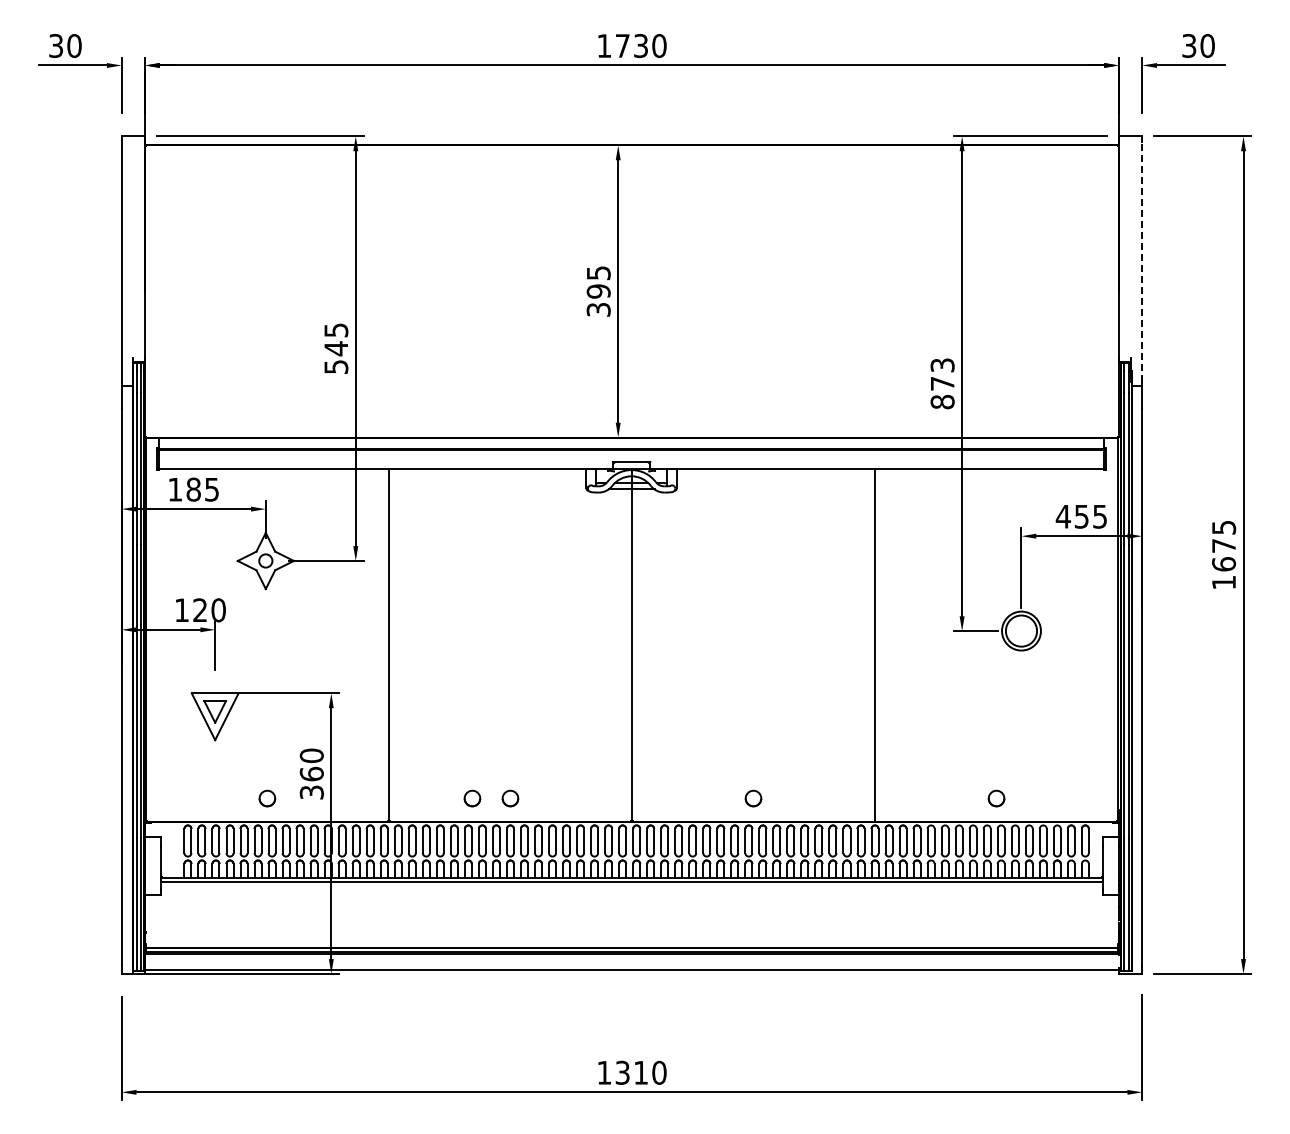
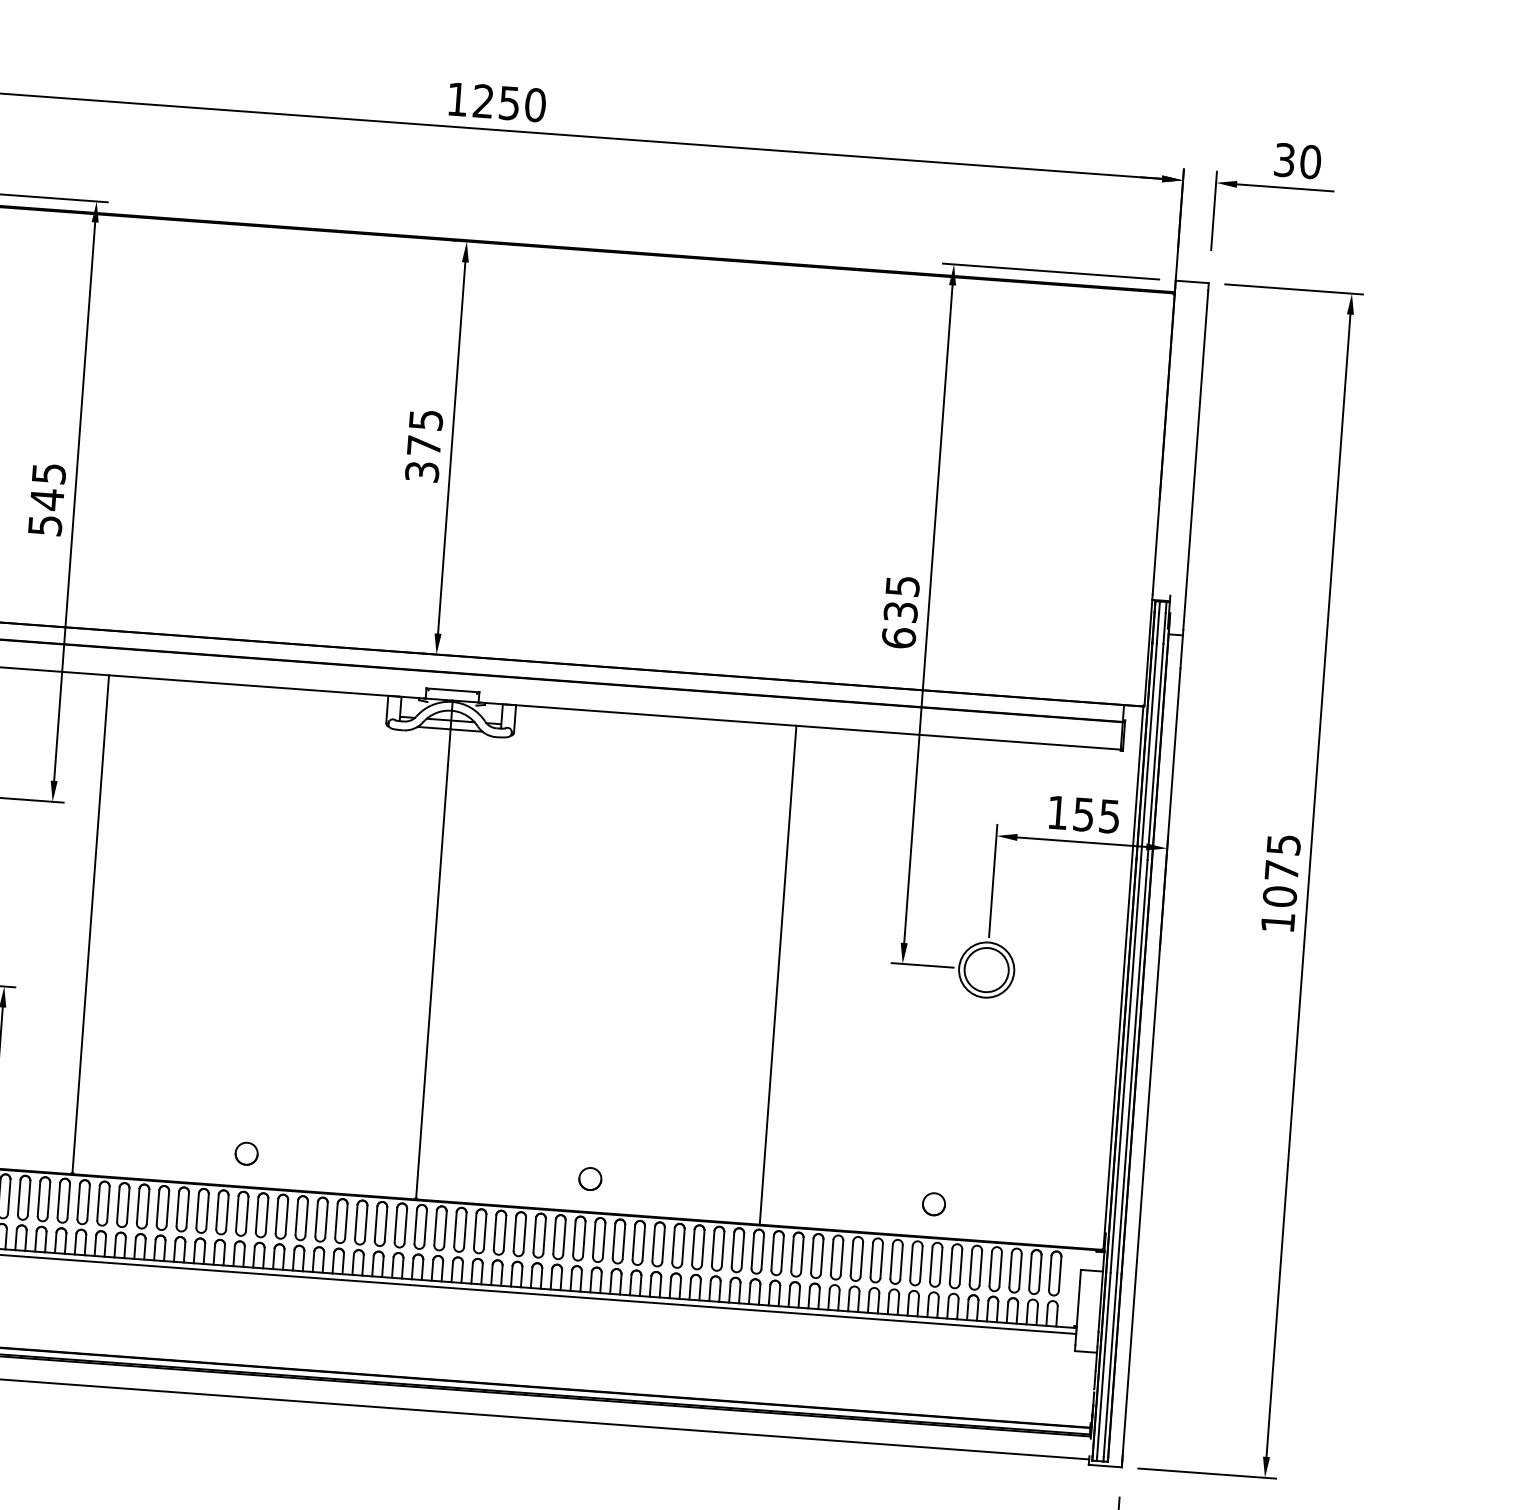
text: (631, 45) -> (496, 101), 1730 -> 1250
line: (1142, 261) -> (1196, 460), dashed -> solid
text: (598, 291) -> (423, 445), 395 -> 375
text: (942, 383) -> (900, 611), 873 -> 635
text: (1062, 516) -> (1056, 812), 455 -> 155
text: (1223, 564) -> (1279, 896), 1675 -> 1075
part: (472, 798) -> (193, 1149), removed

